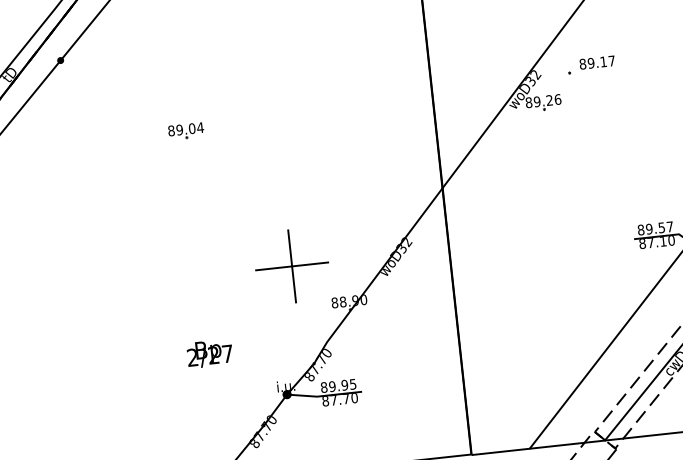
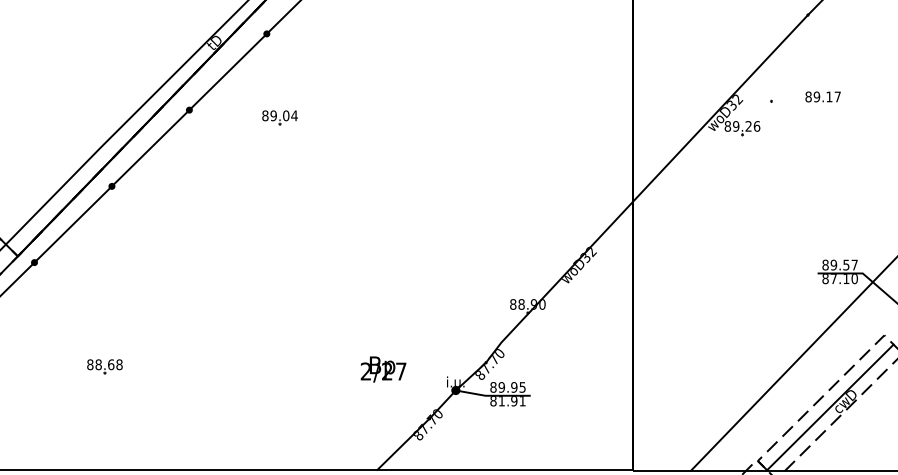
text: (596, 62) -> (822, 96), moved
part: (185, 131) -> (279, 117), moved
part: (291, 266) -> (474, 263), removed
text: (209, 353) -> (383, 369), moved
text: (344, 399) -> (512, 401), 87.70 -> 81.91

